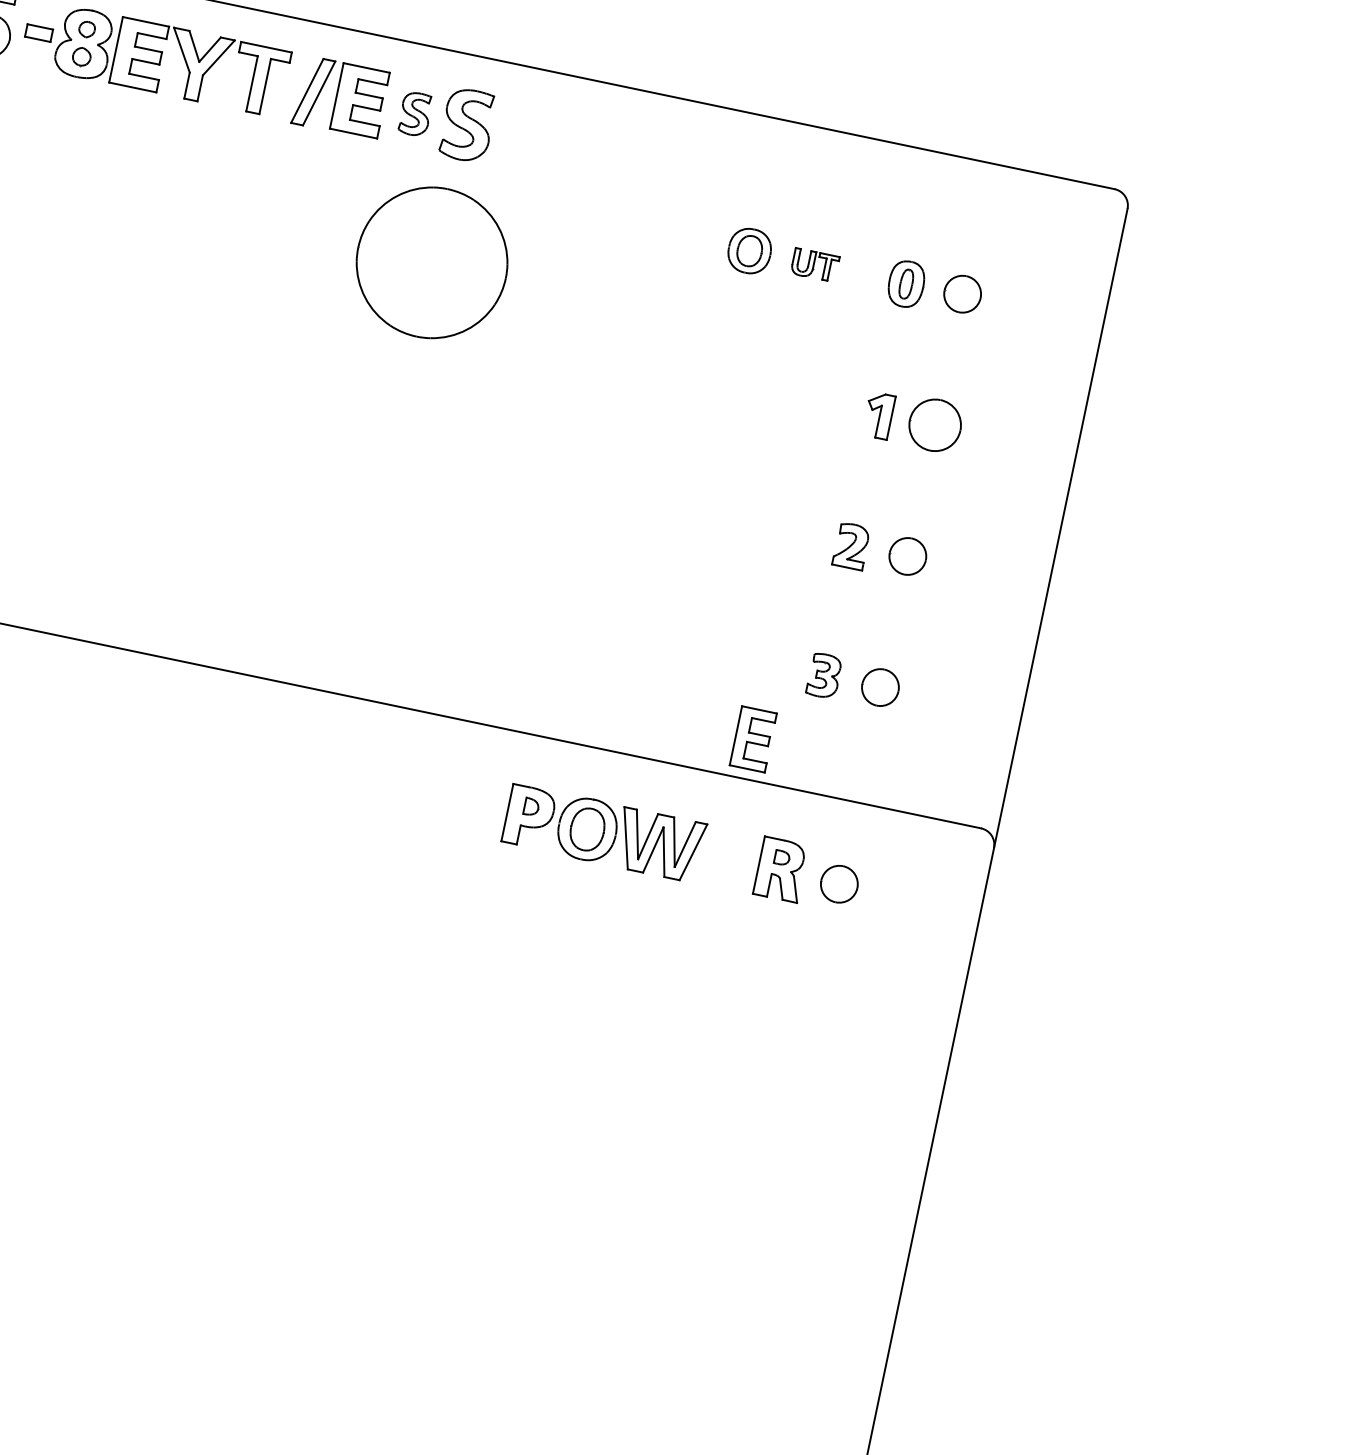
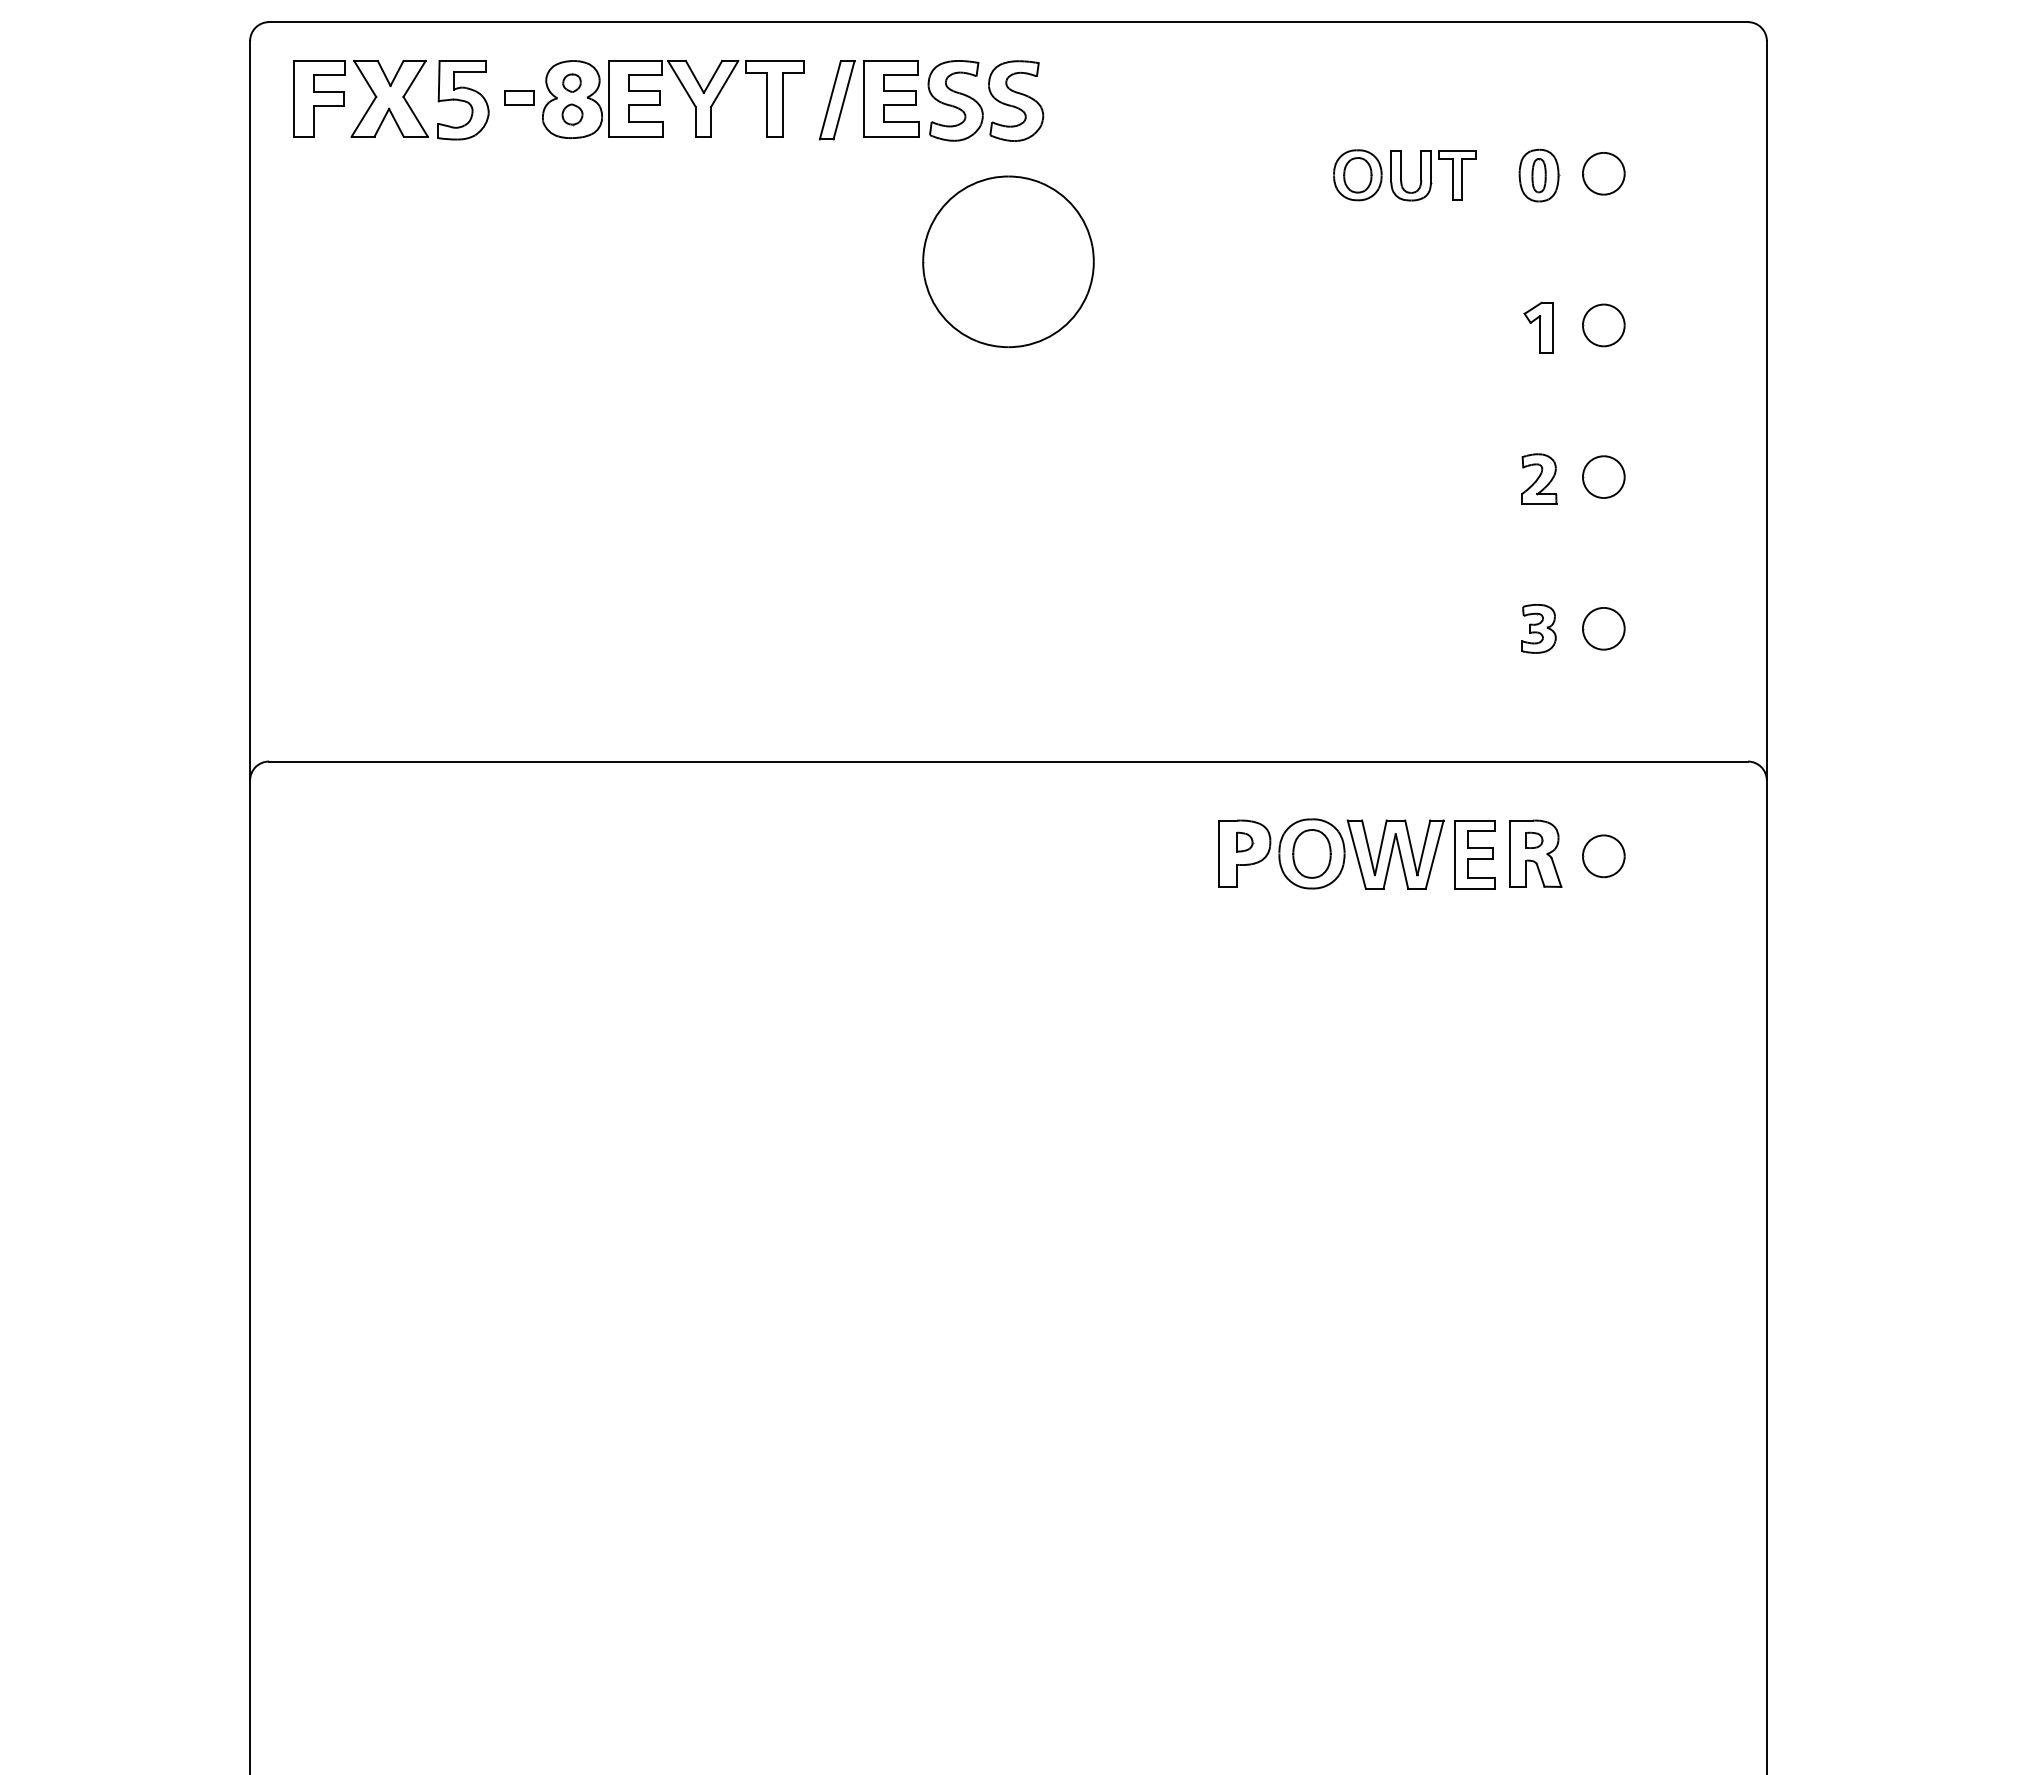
part: (415, 113) -> (955, 100), size x1.67
part: (815, 264) -> (1433, 175), size x1.67
part: (934, 425) -> (1603, 325), size x0.71
part: (753, 739) -> (1474, 854), moved

